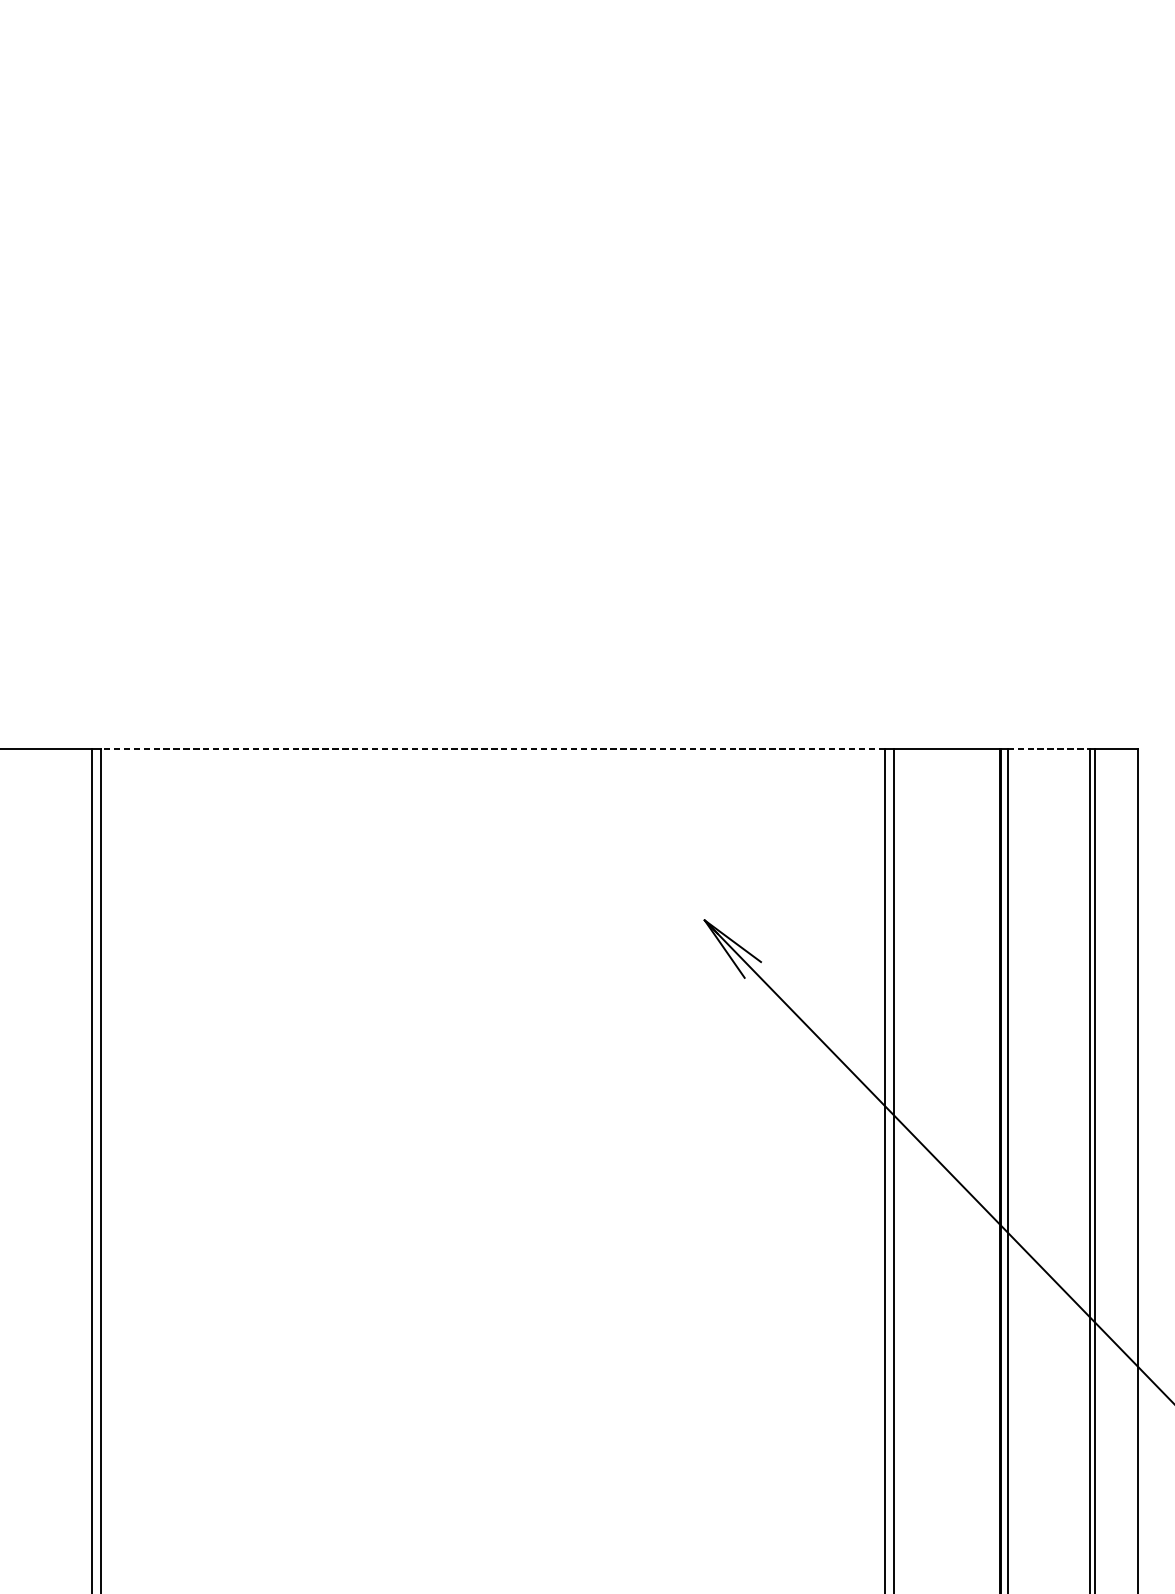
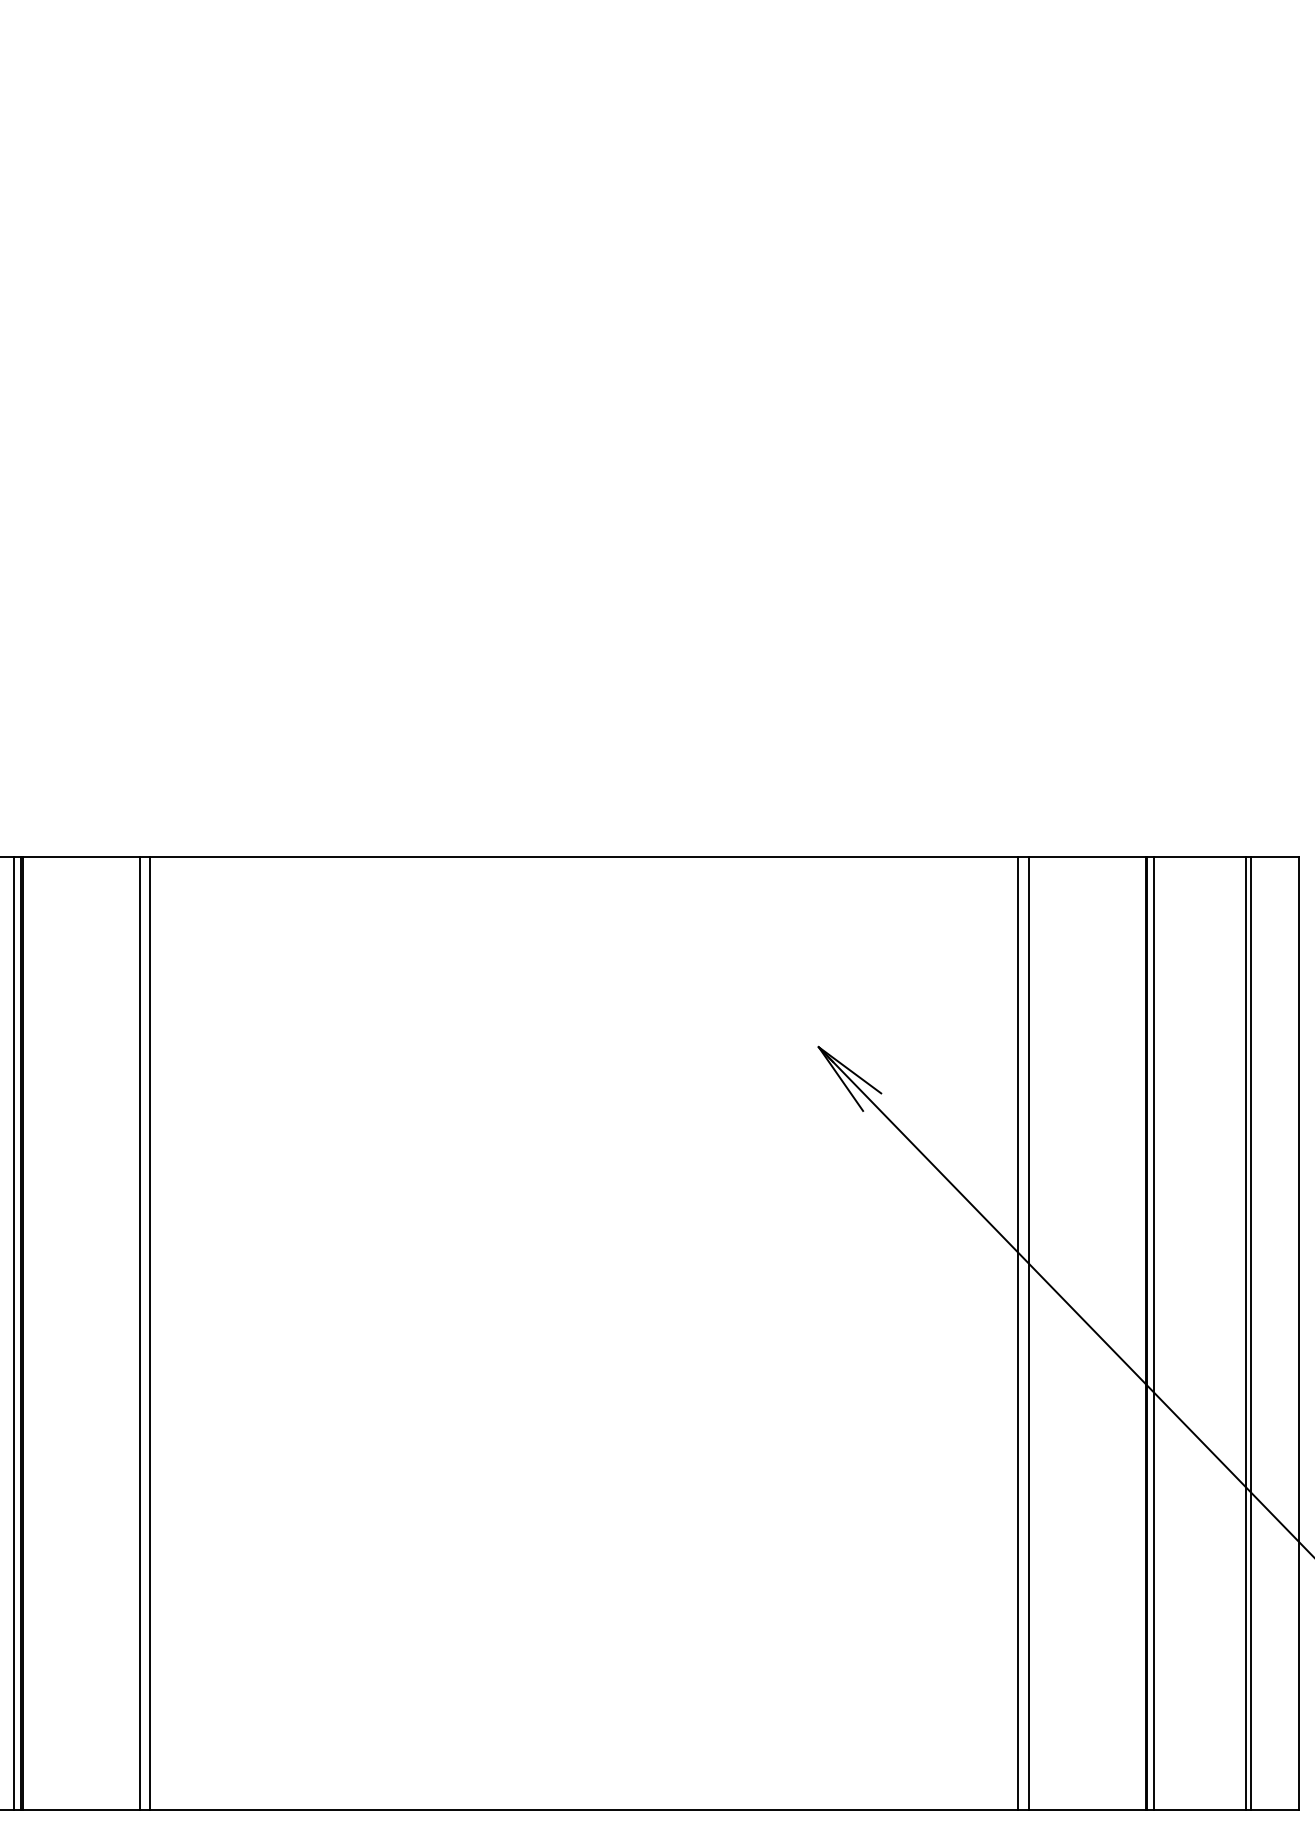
line: (493, 749) -> (584, 857), dashed -> solid
line: (1049, 749) -> (1200, 857), dashed -> solid

